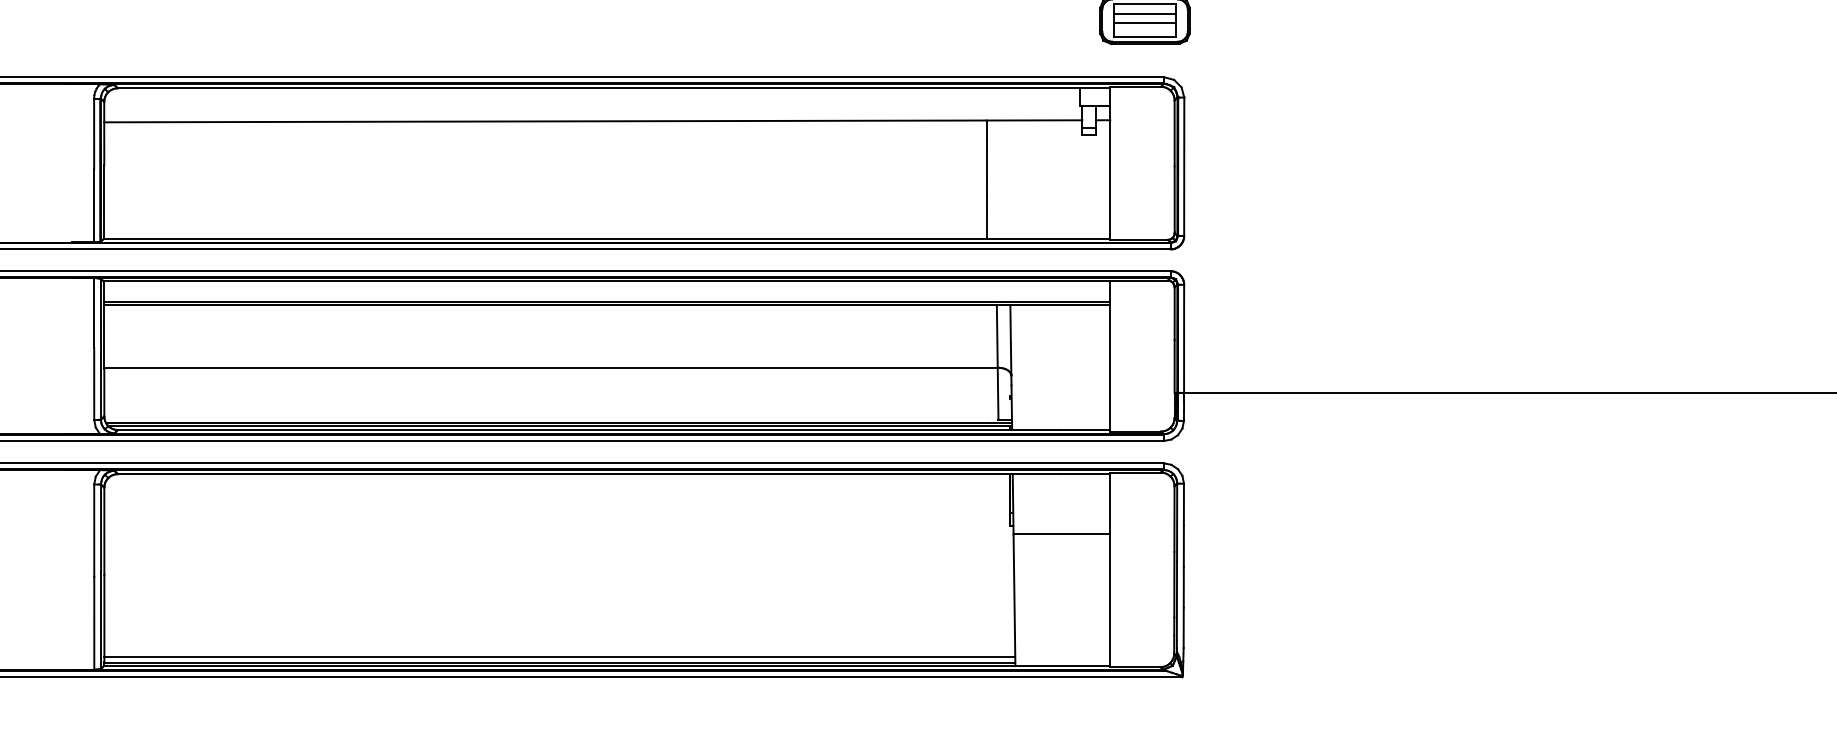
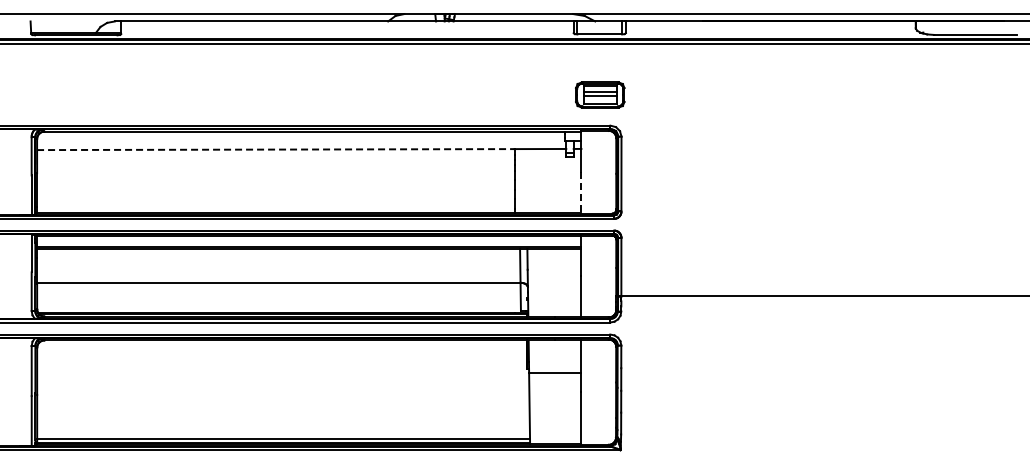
line: (544, 121) -> (275, 149), solid -> dashed
line: (1110, 202) -> (581, 193), solid -> dashed

